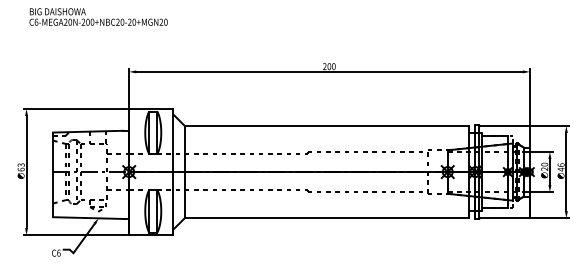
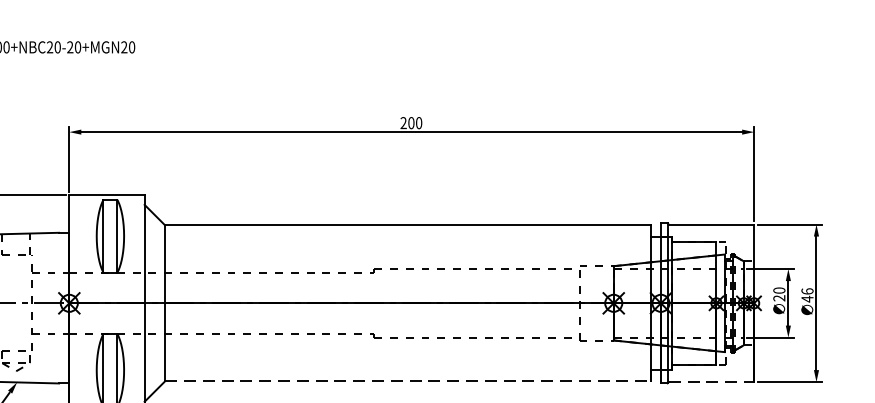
line: (327, 217) -> (408, 380), solid -> dashed
line: (504, 218) -> (710, 382), solid -> dashed

